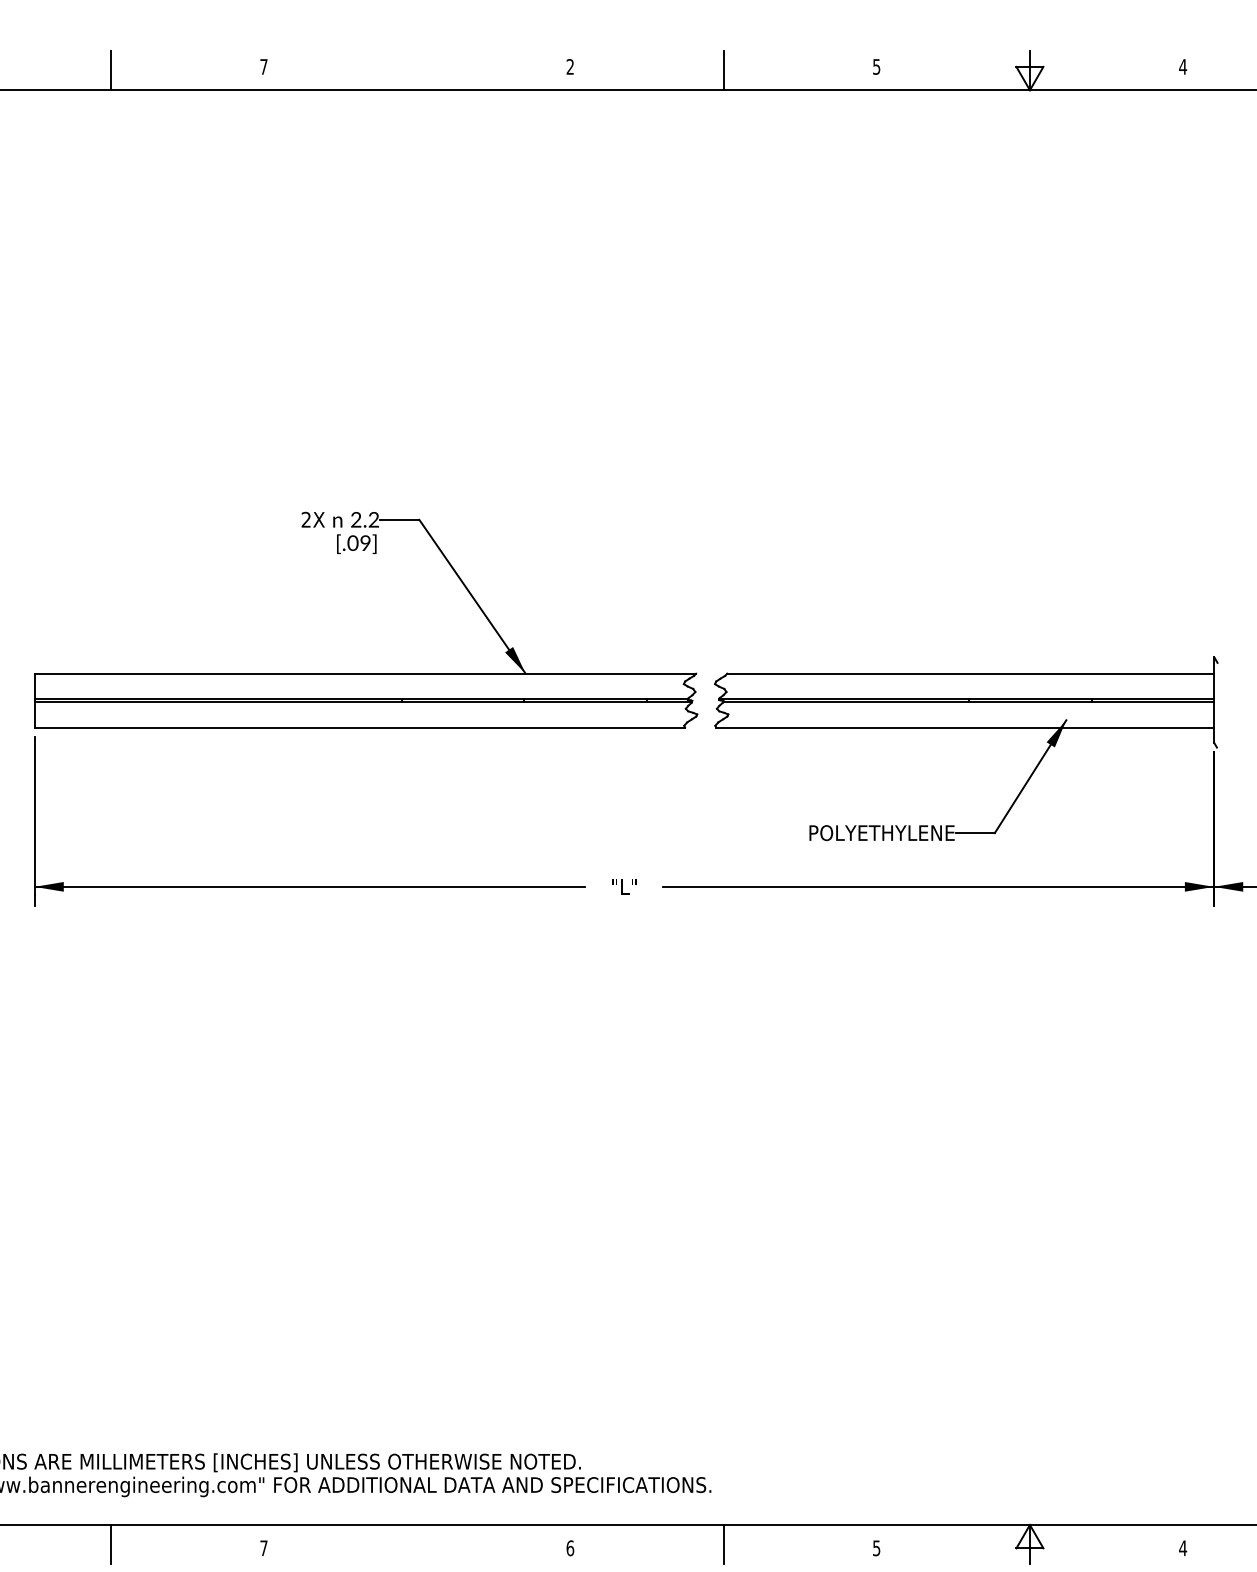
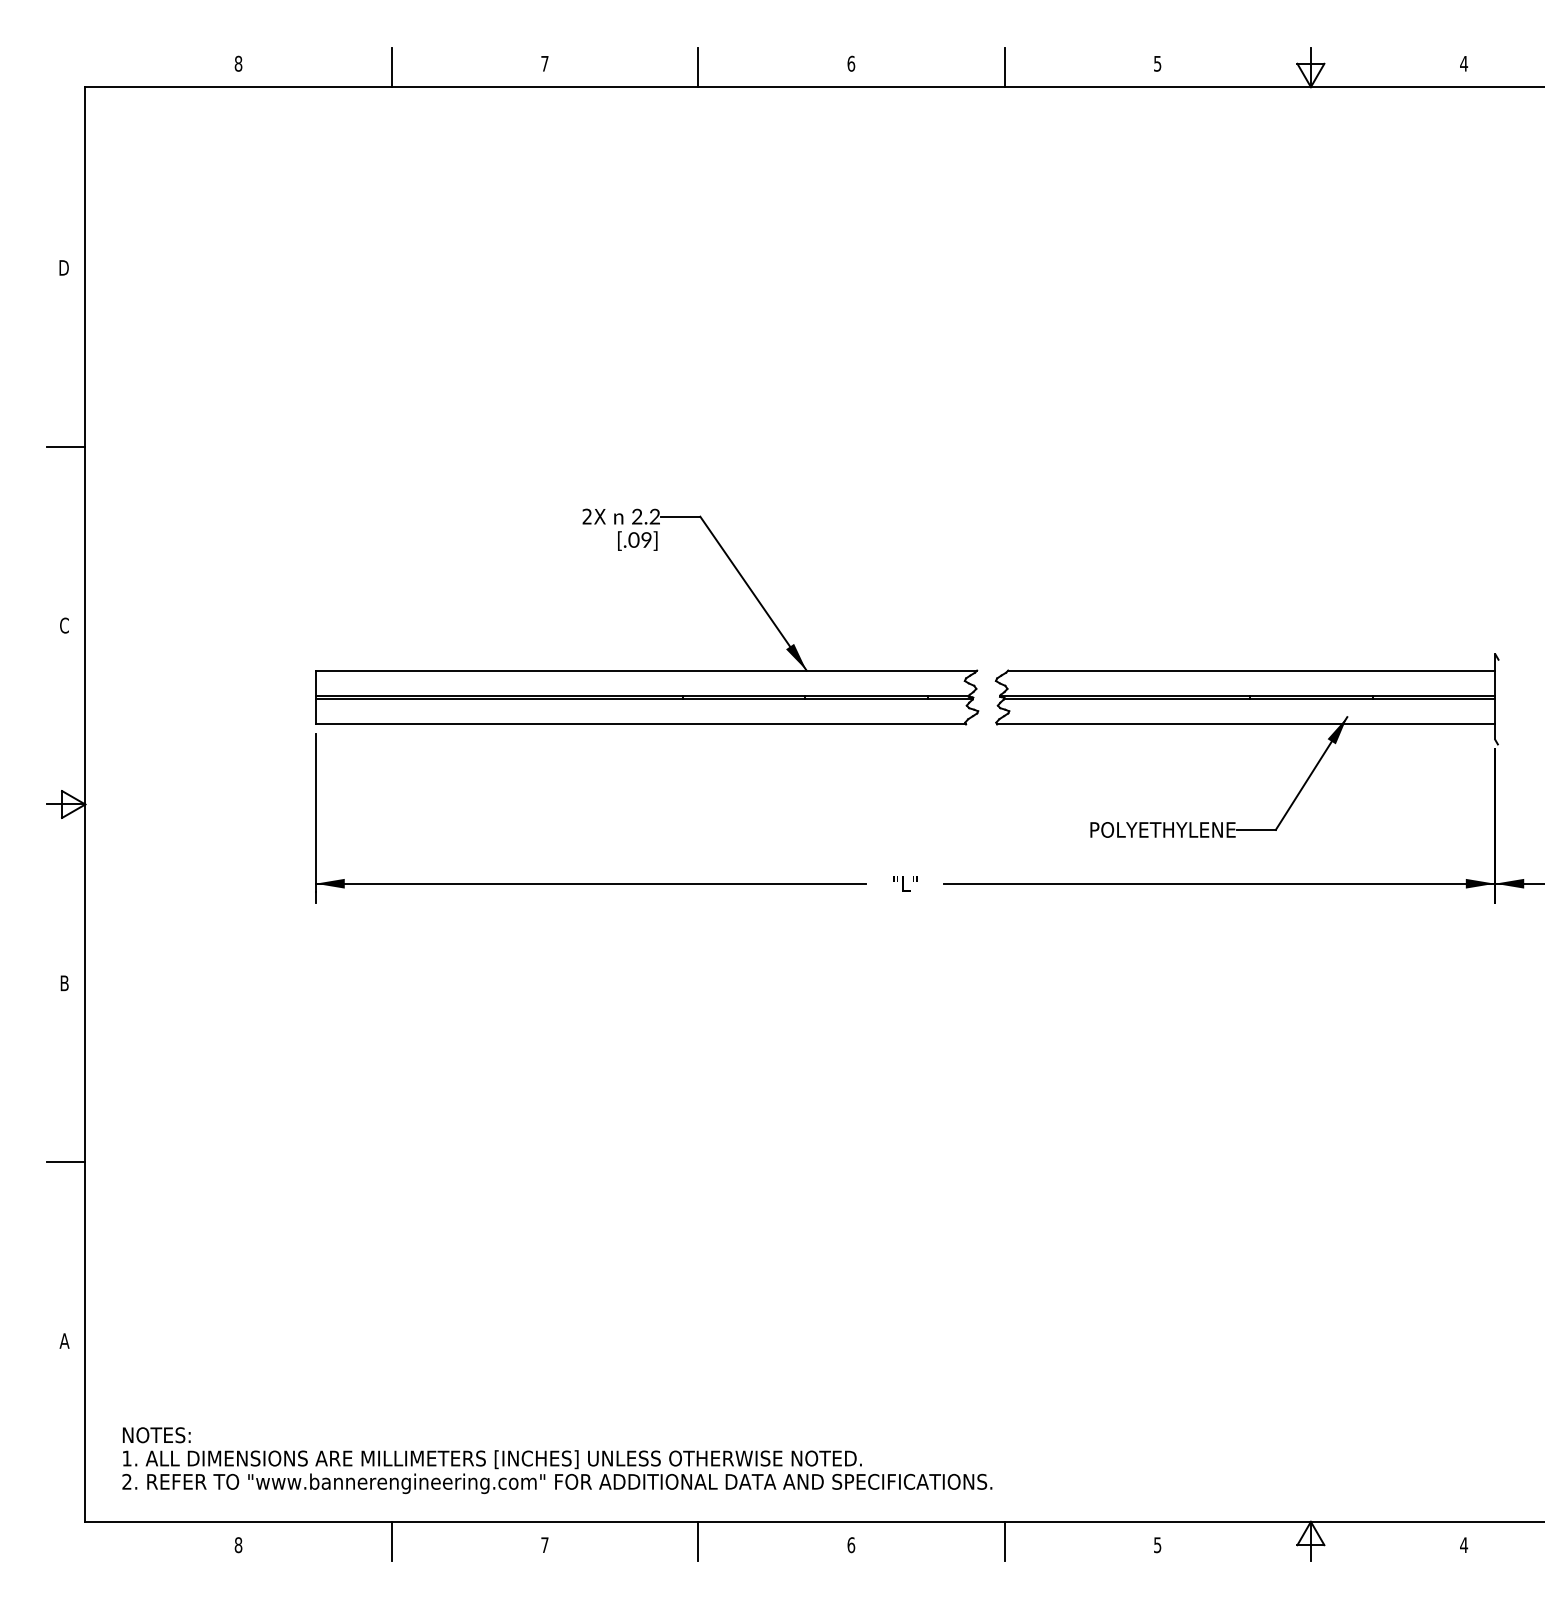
text: (570, 66) -> (851, 63), 2 -> 6
line: (417, 70) -> (698, 67), added
line: (417, 1543) -> (698, 1540), added

